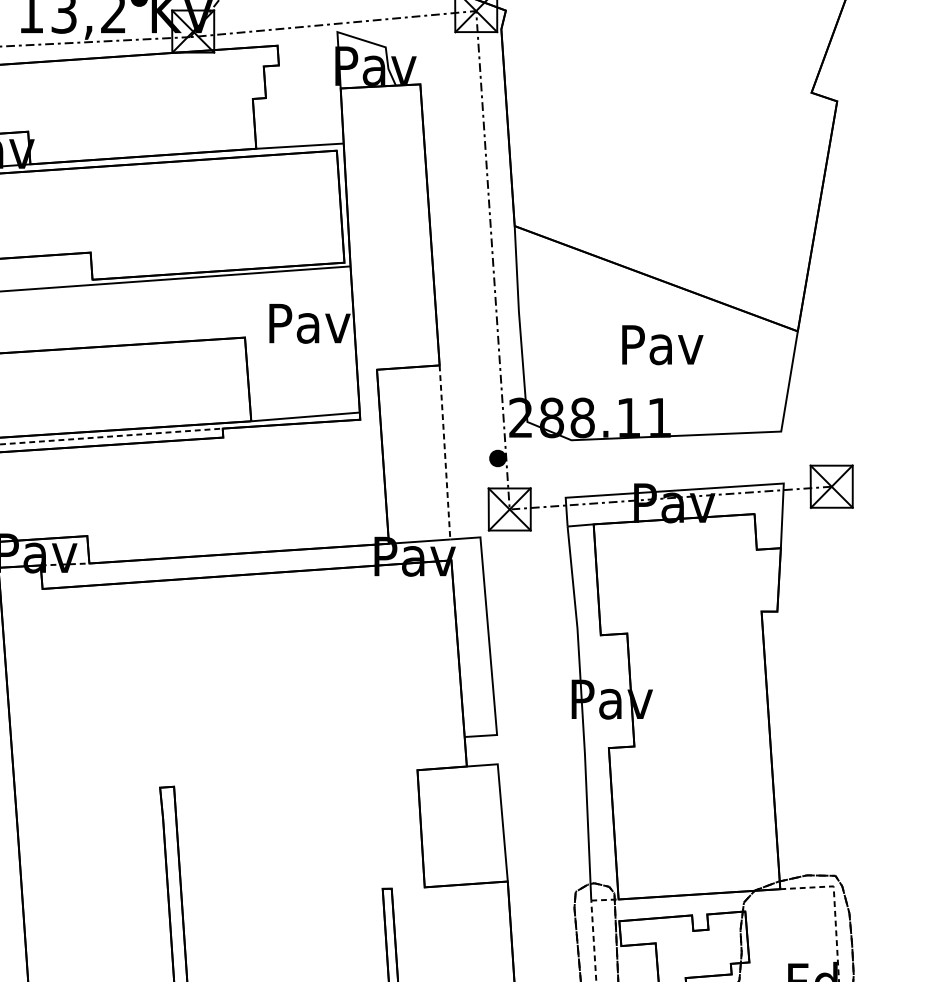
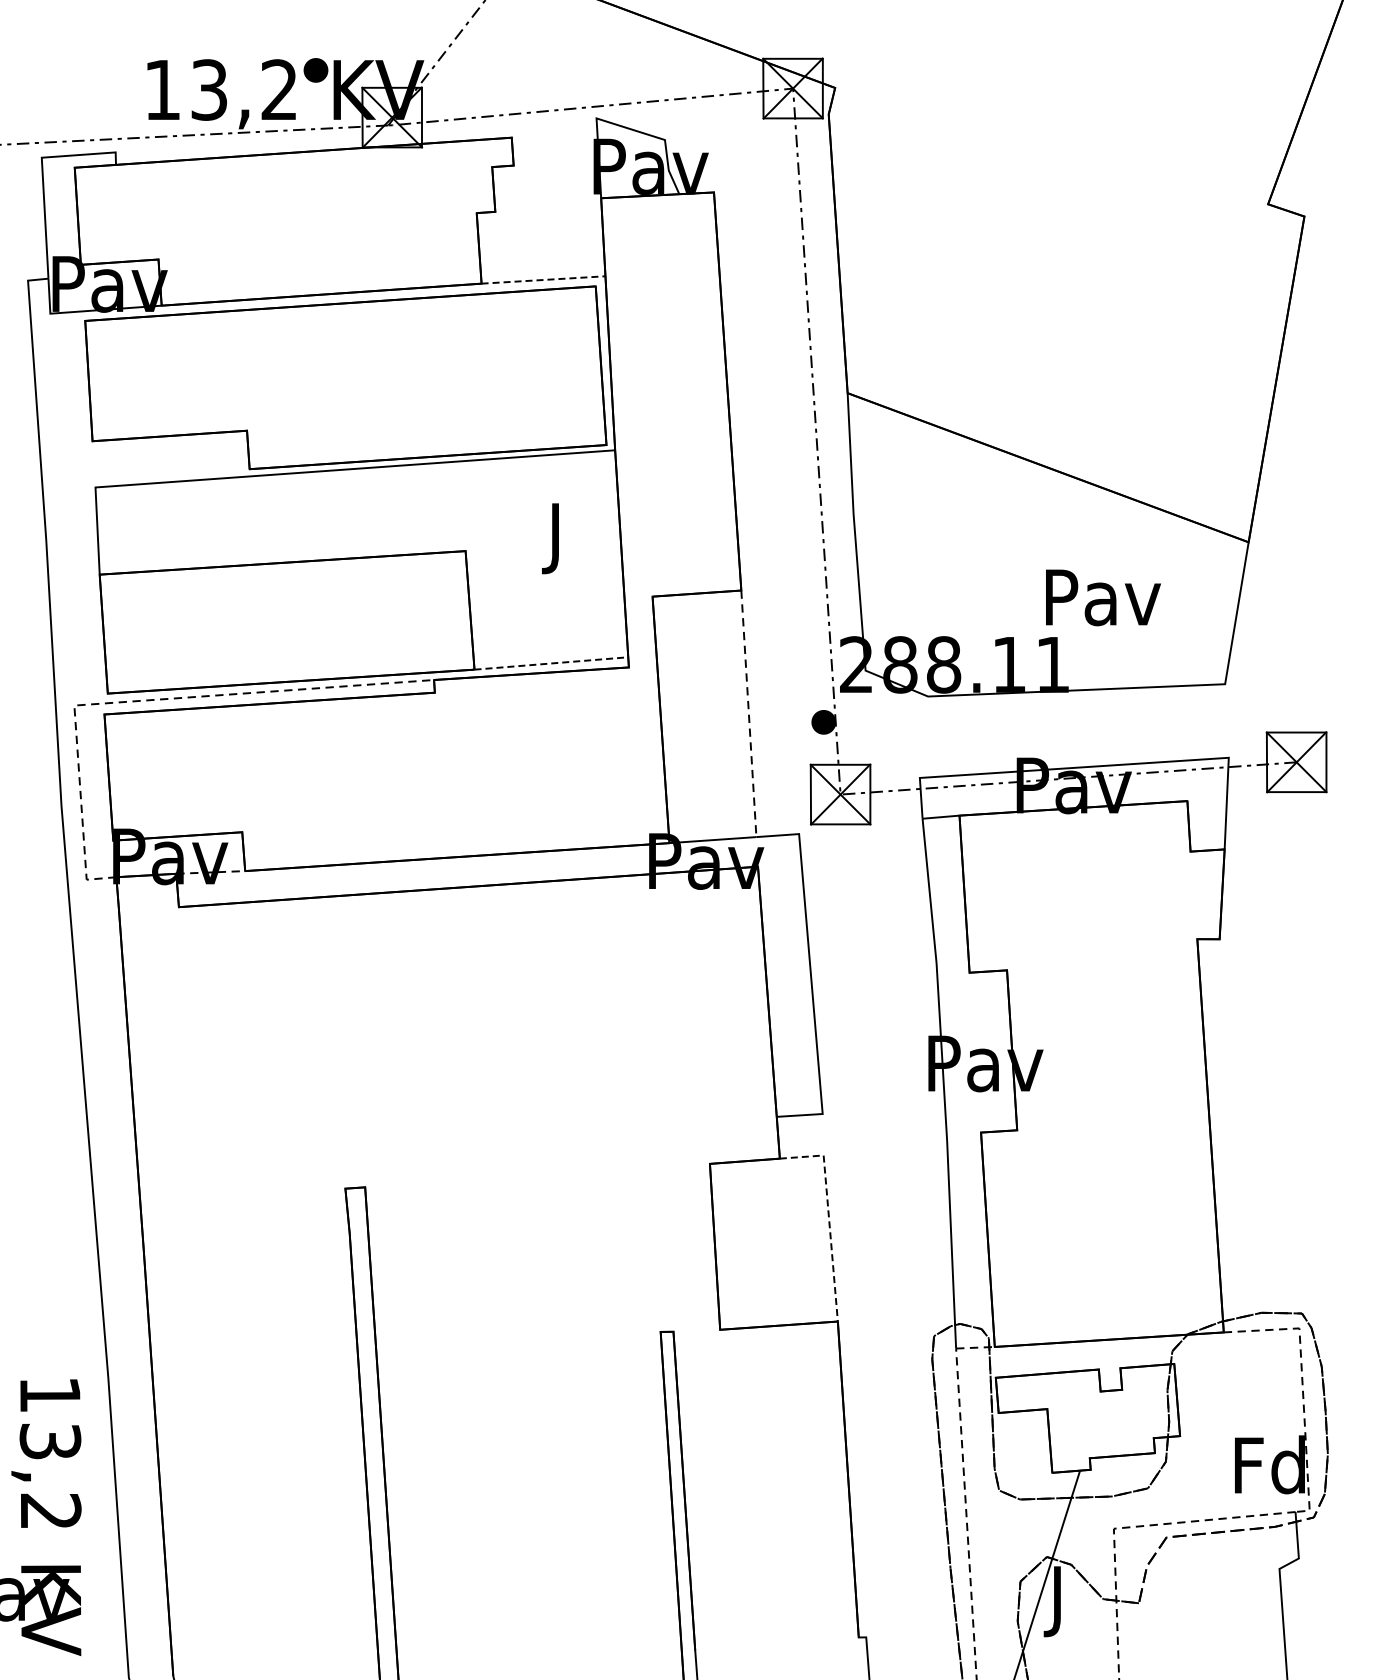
line: (300, 145) -> (544, 279), solid -> dashed
text: (309, 328) -> (557, 538), Pav -> J
text: (662, 344) -> (1103, 597), moved
line: (305, 416) -> (551, 663), solid -> dashed
line: (501, 807) -> (828, 1216), solid -> dashed

